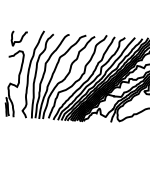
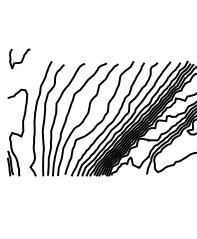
curve: (20, 39) -> (21, 59), moved

